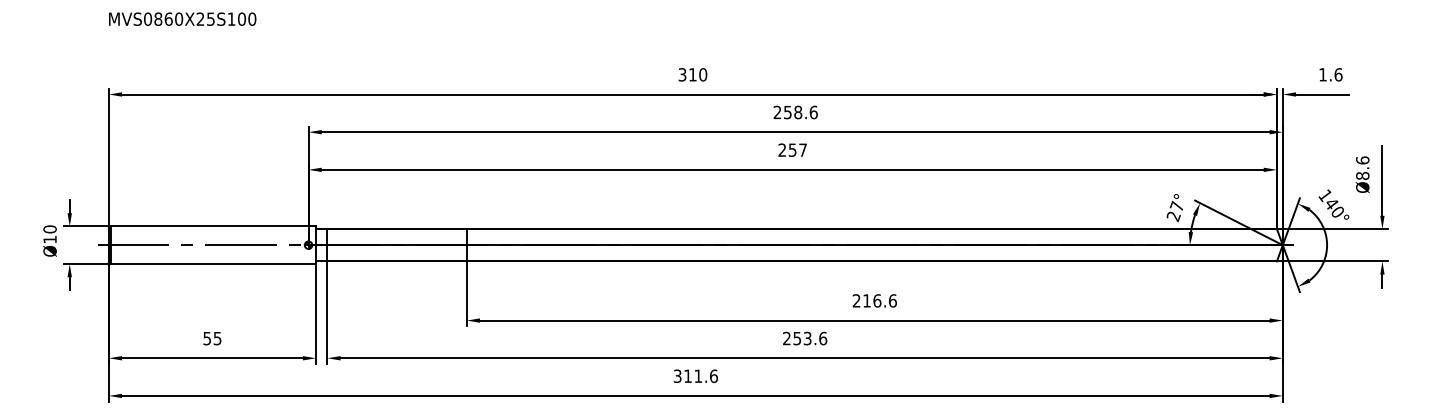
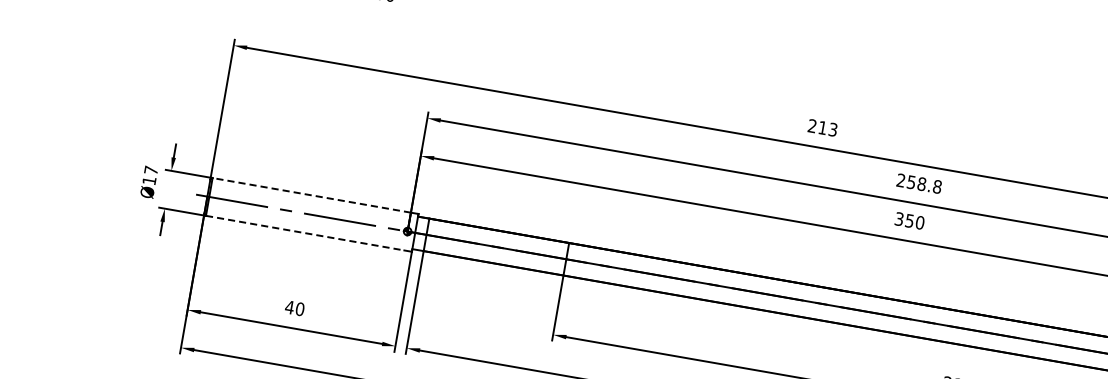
text: (692, 74) -> (822, 127), 310 -> 213
text: (813, 112) -> (937, 186), 258.6 -> 258.8
text: (792, 149) -> (909, 220), 257 -> 350
line: (209, 226) -> (311, 195), solid -> dashed
text: (49, 229) -> (150, 170), Ø10 -> Ø17
line: (209, 264) -> (304, 233), solid -> dashed
text: (212, 338) -> (294, 308), 55 -> 40

